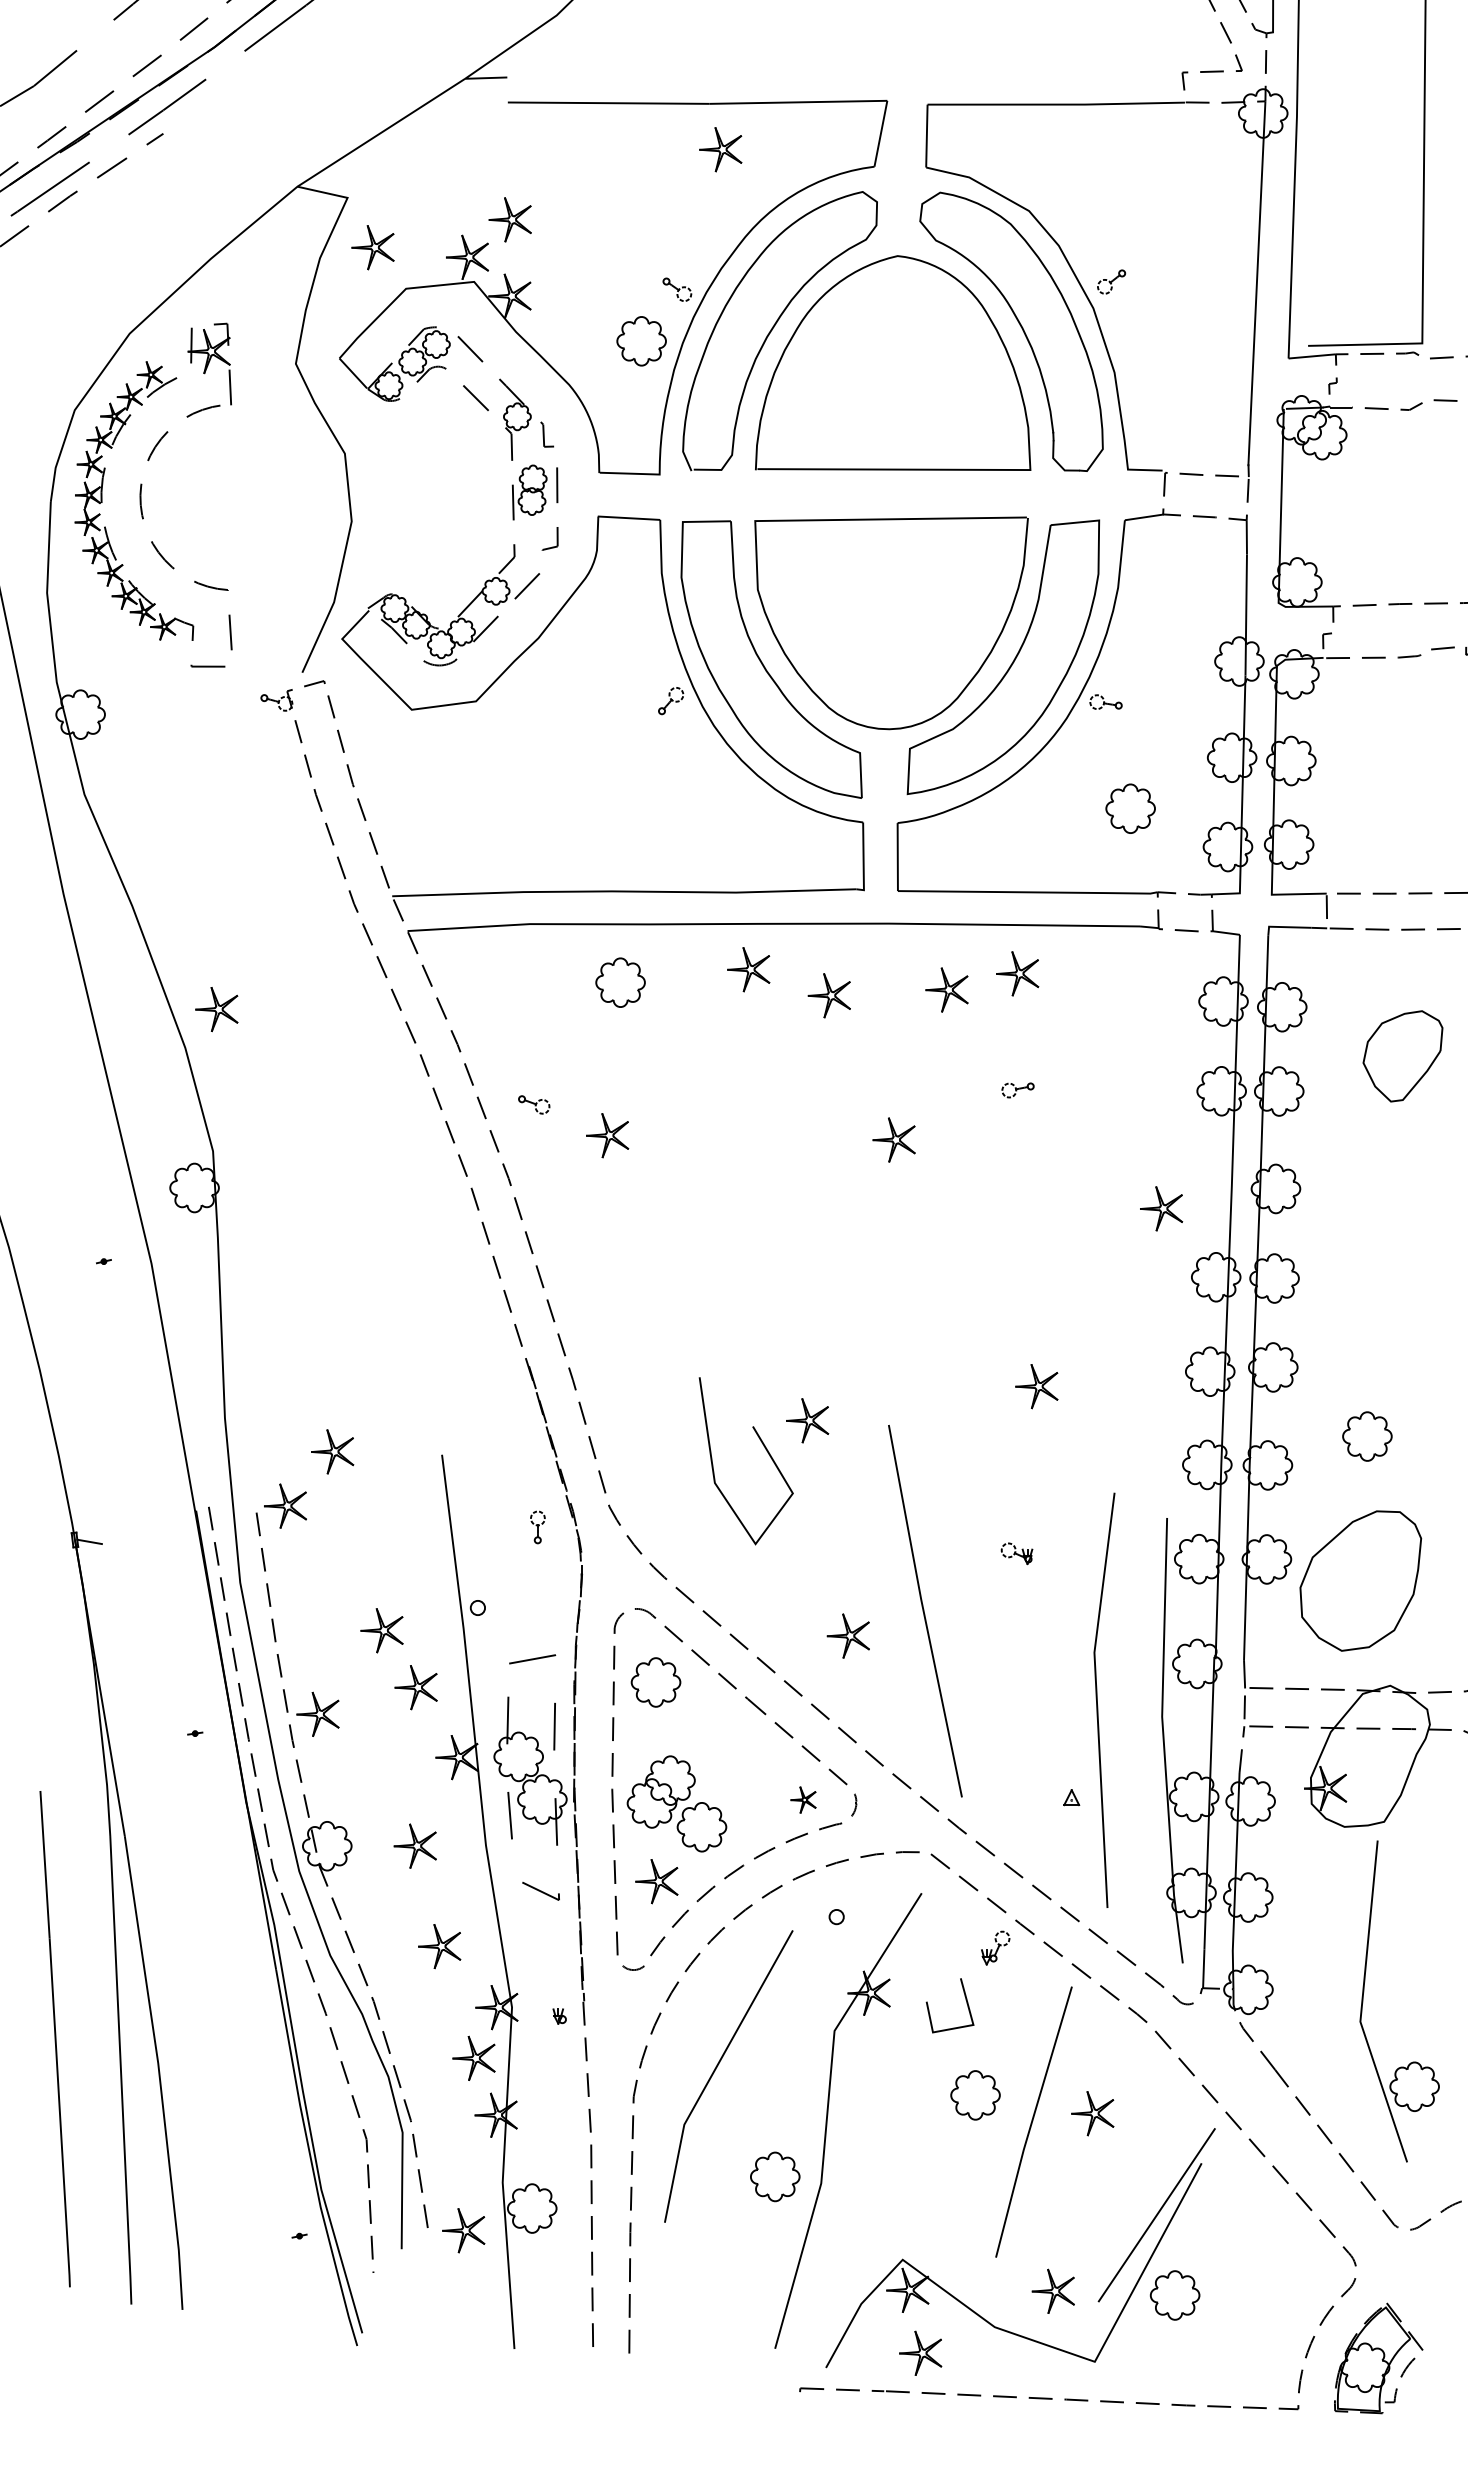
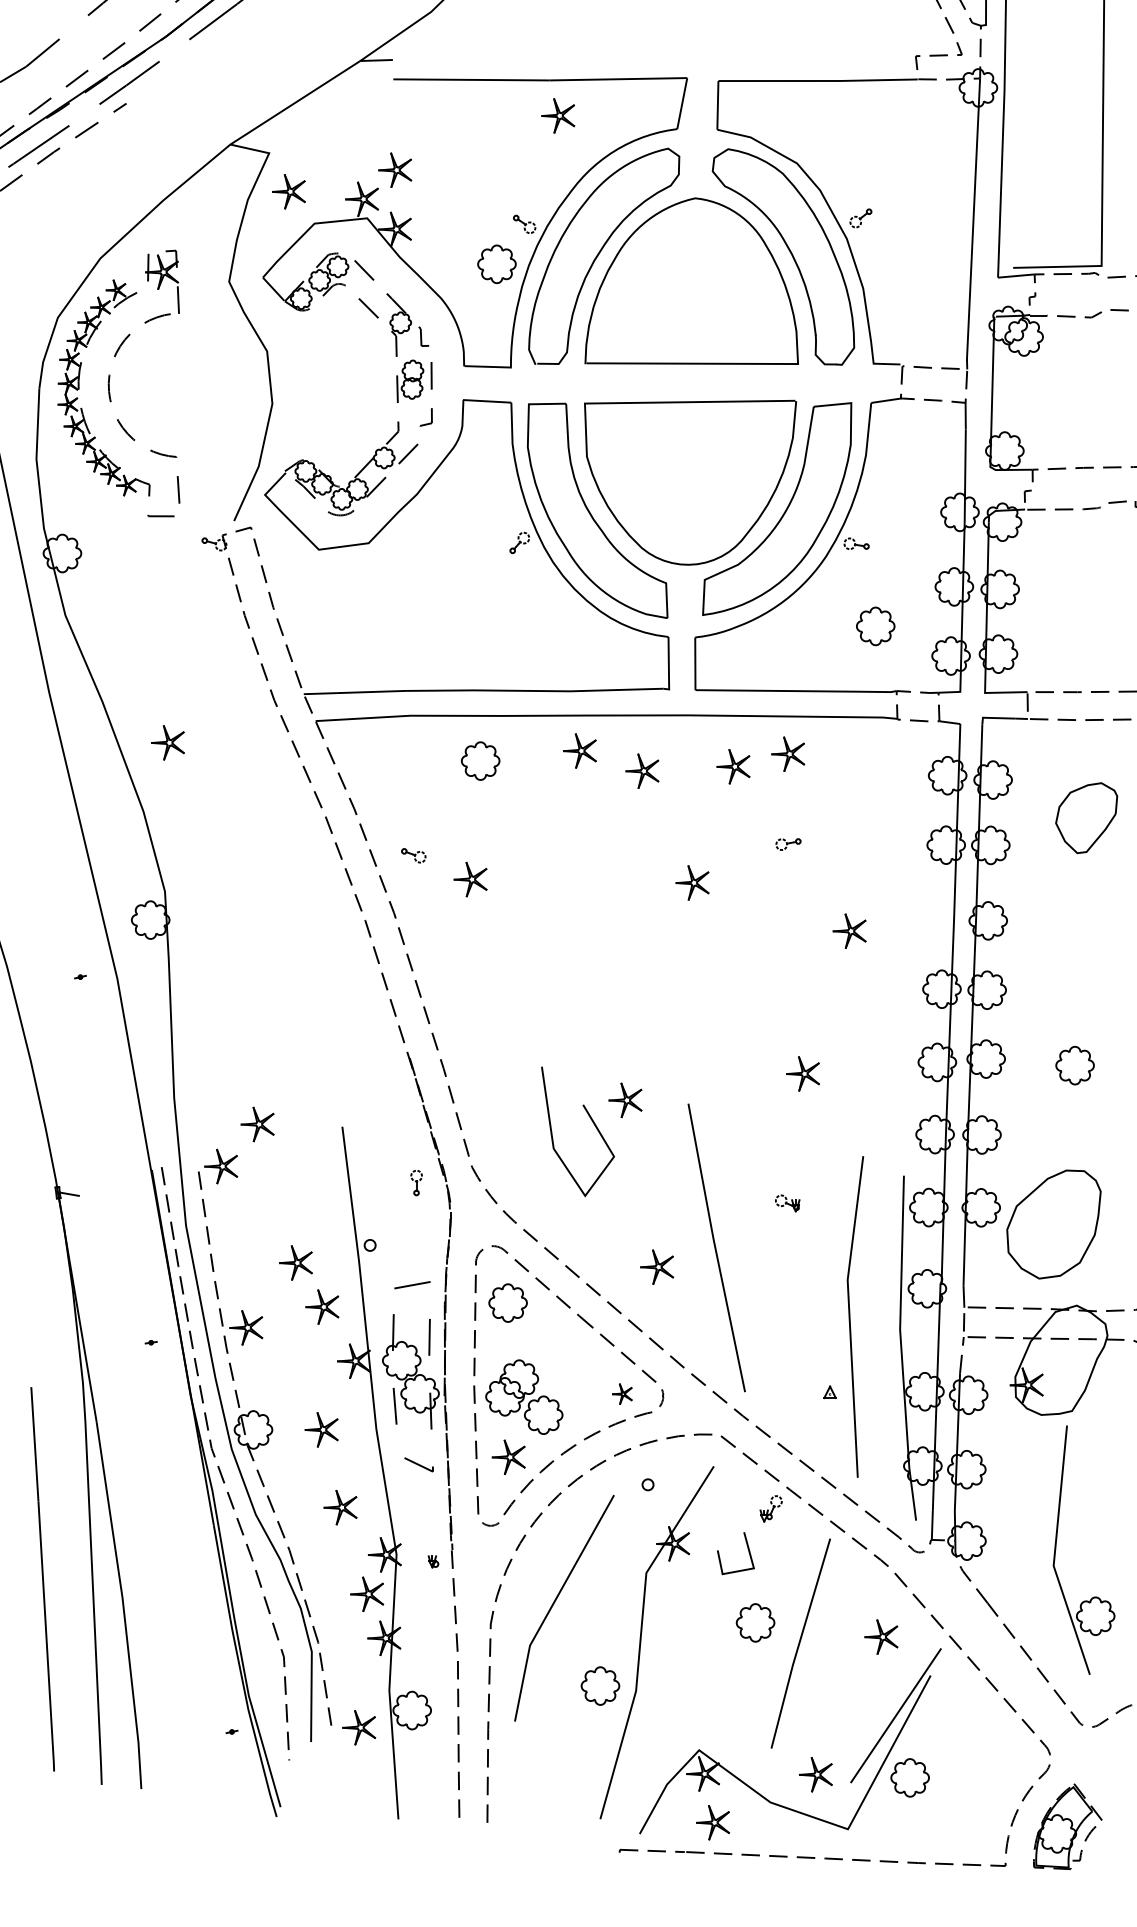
part: (216, 1009) -> (167, 742), moved
part: (1161, 1207) -> (849, 930), moved
part: (1366, 1436) -> (1074, 1065), moved
part: (1092, 2112) -> (881, 1636), moved

